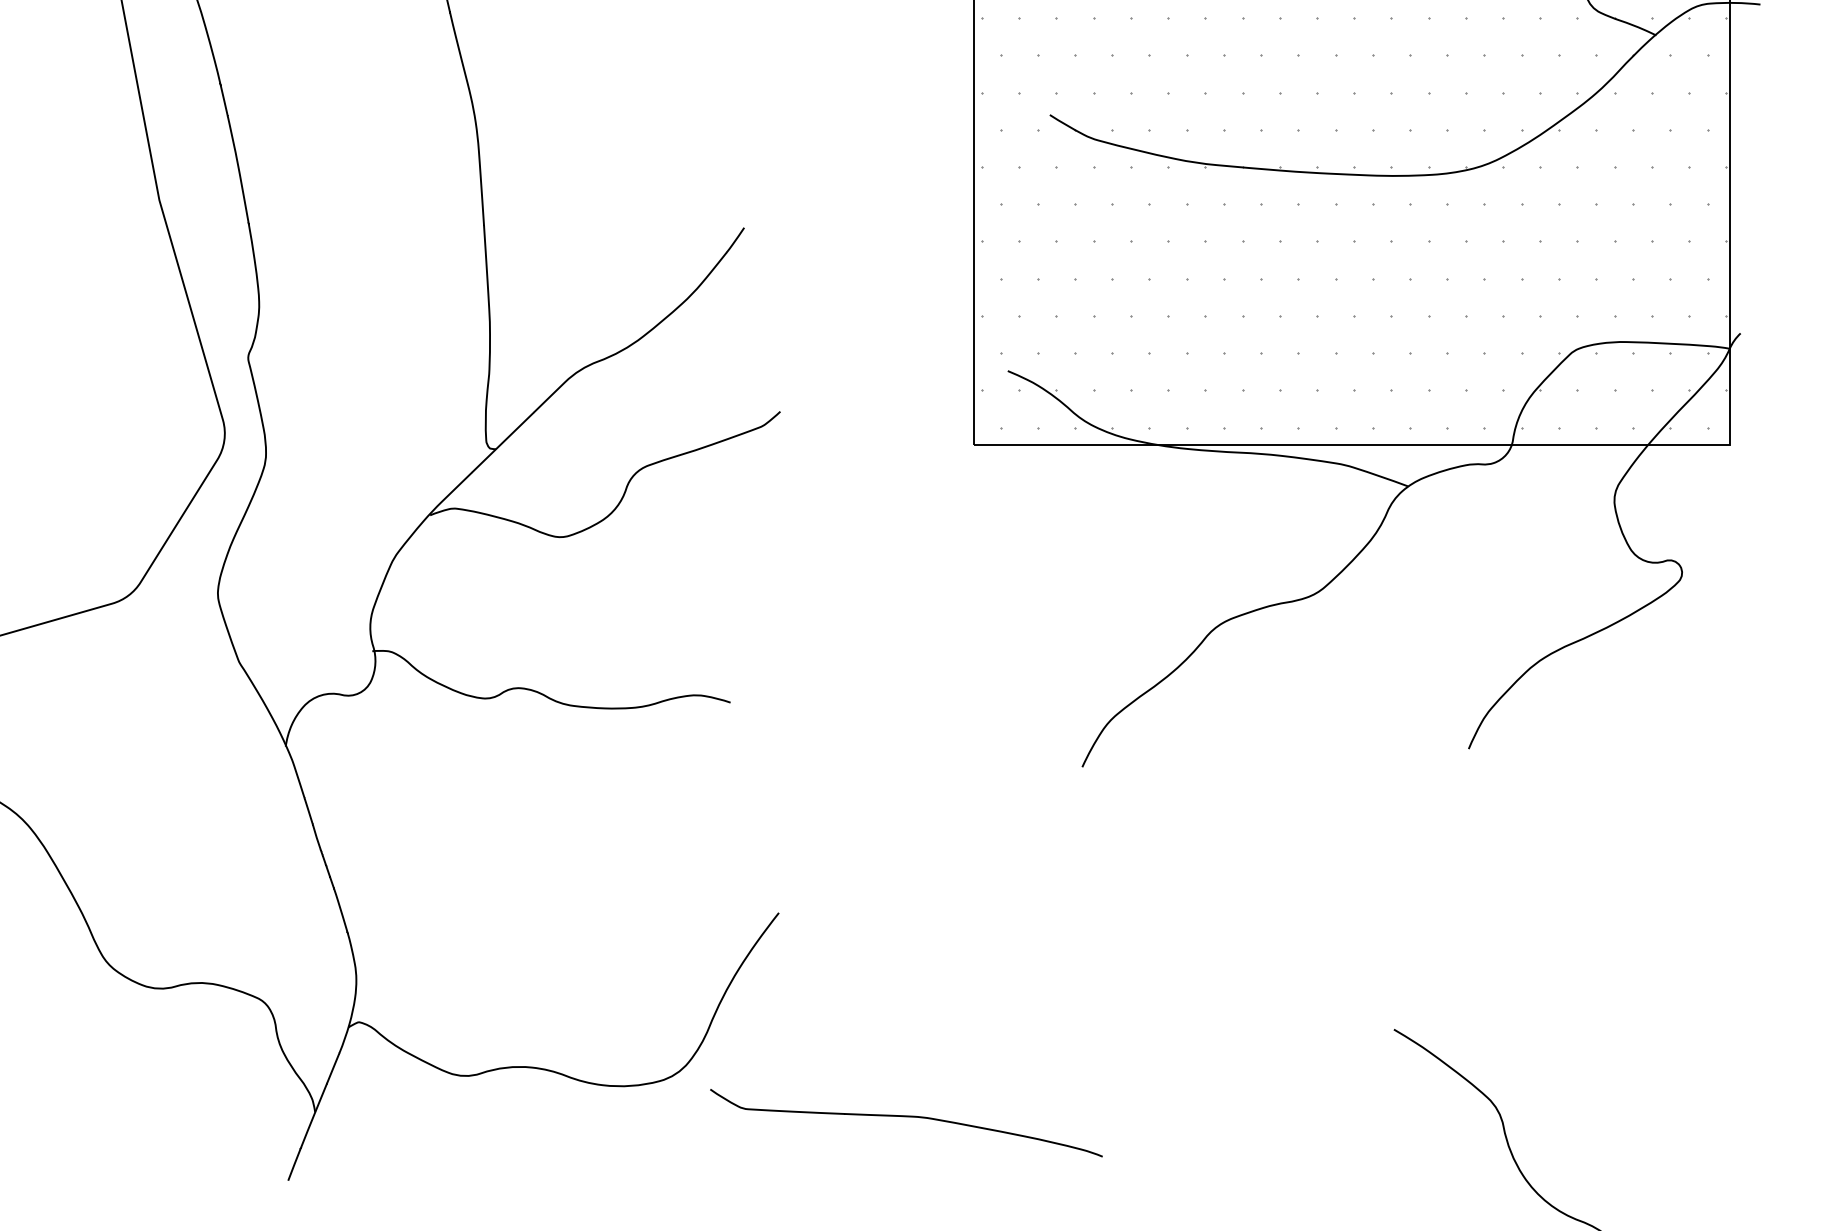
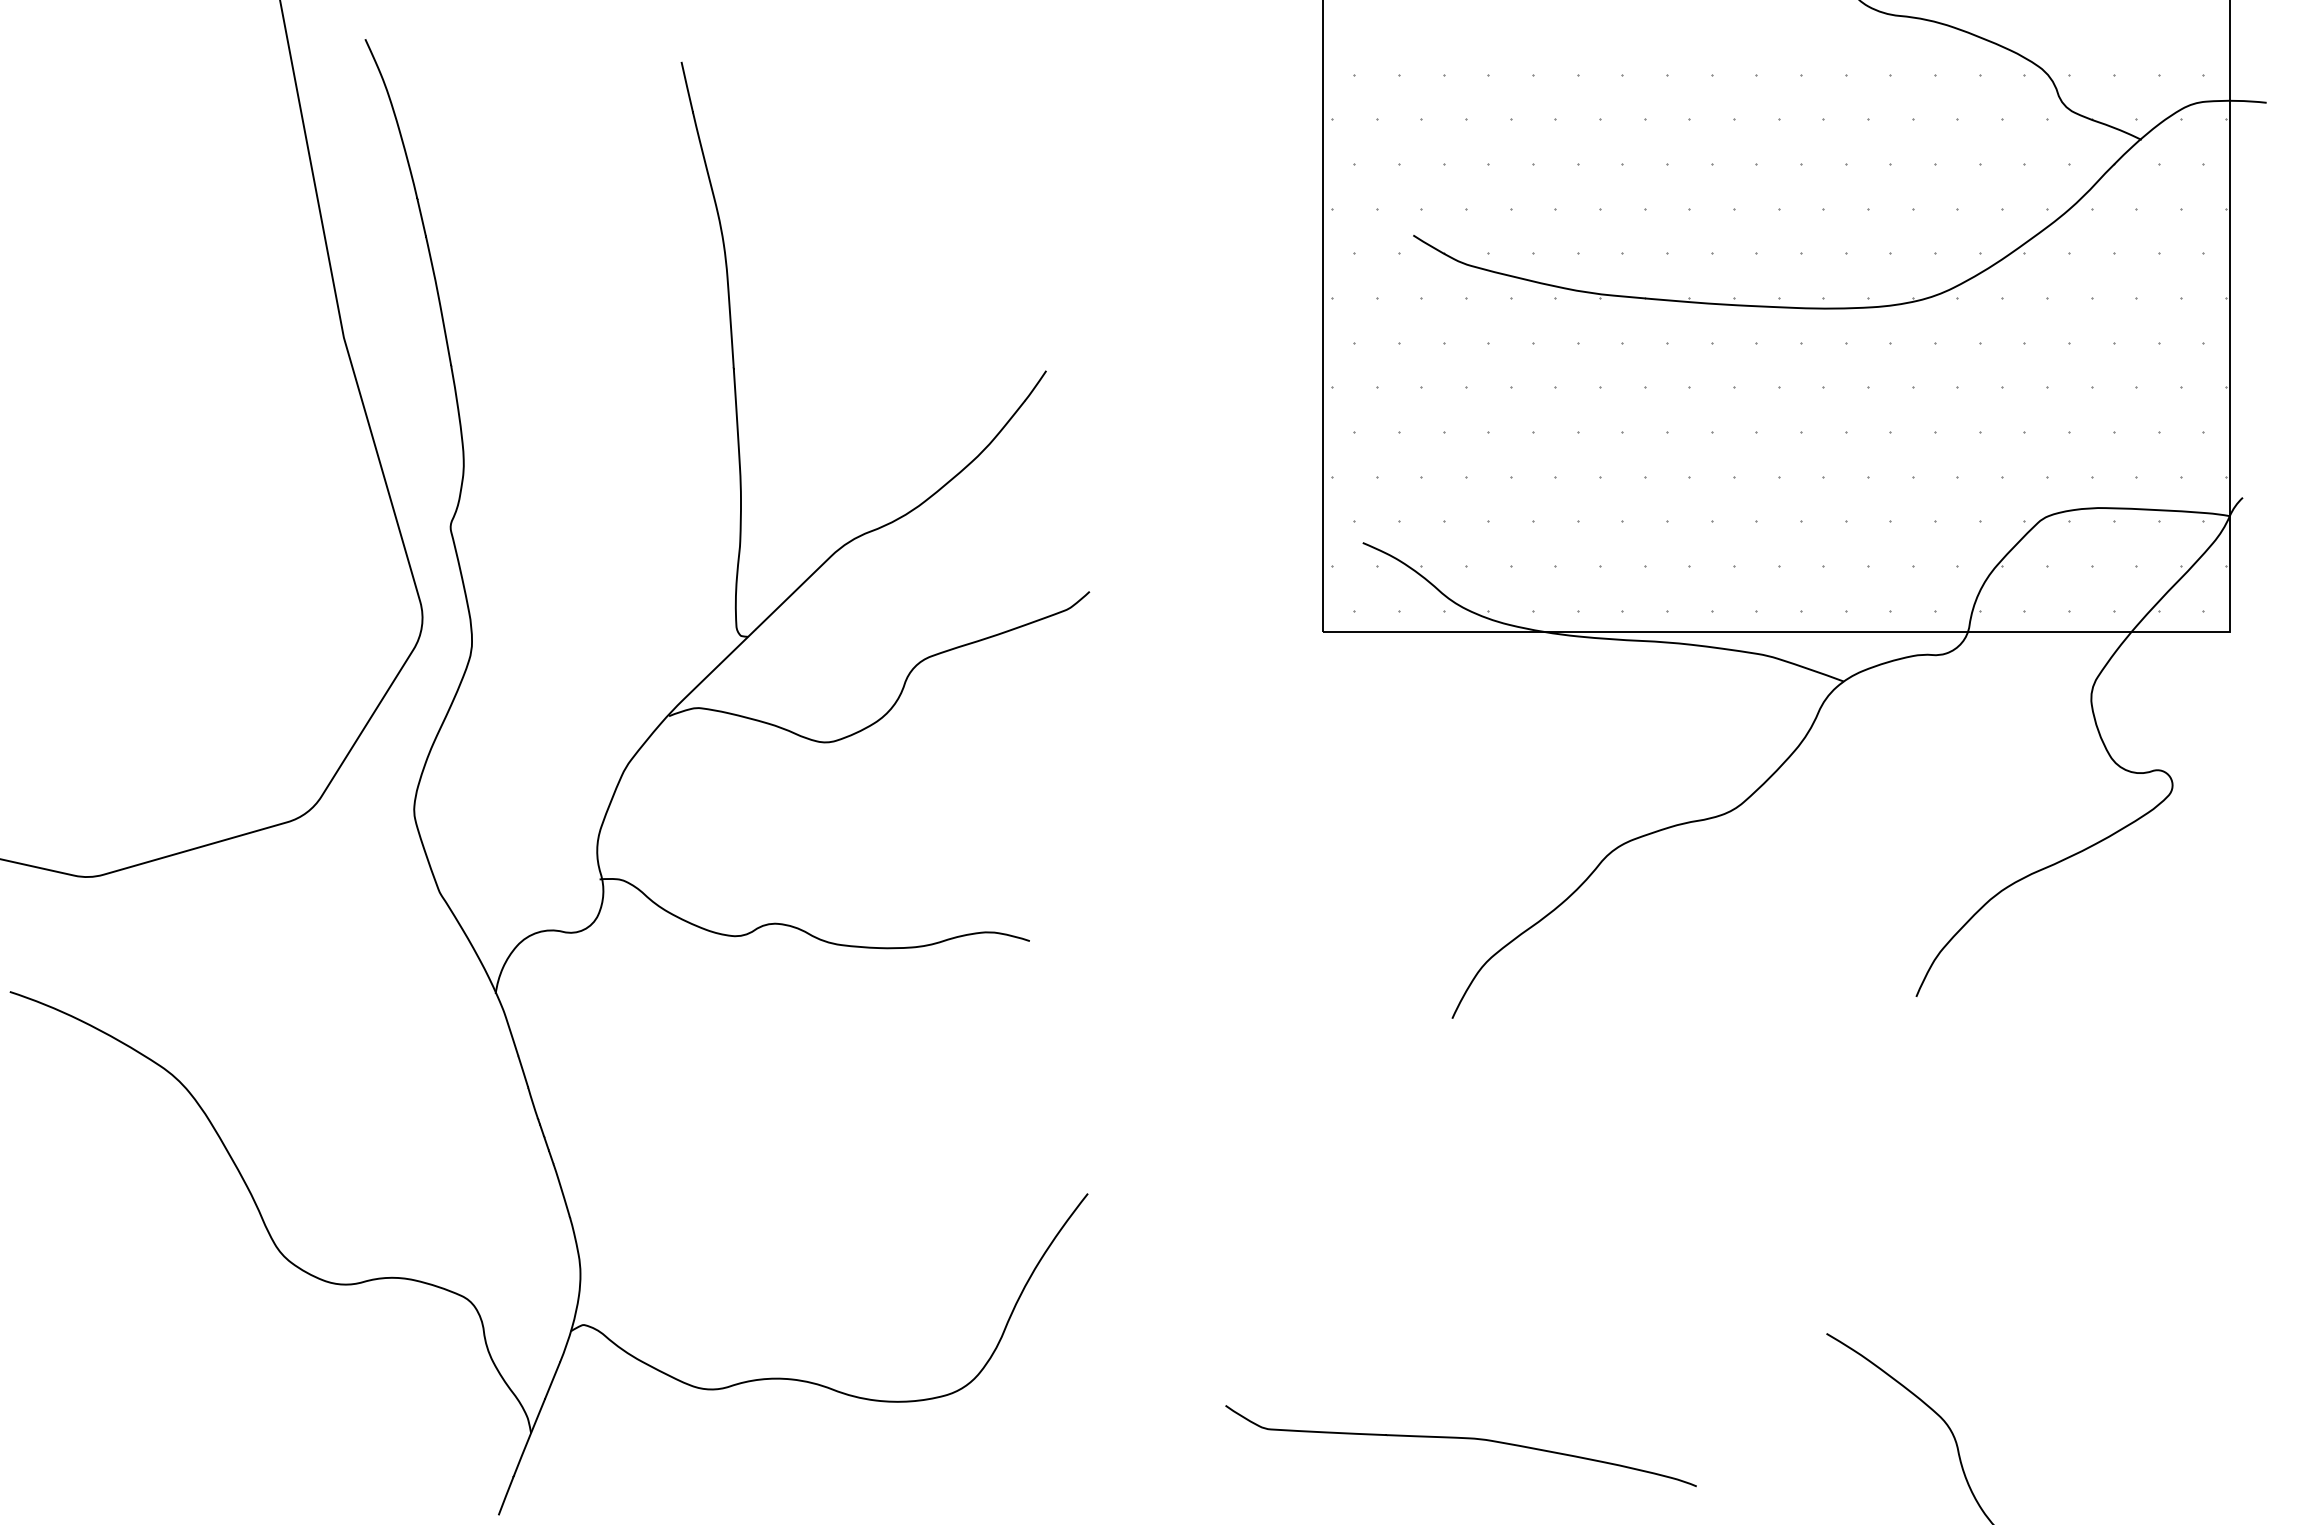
curve: (905, 1116) -> (1460, 1438), moved

